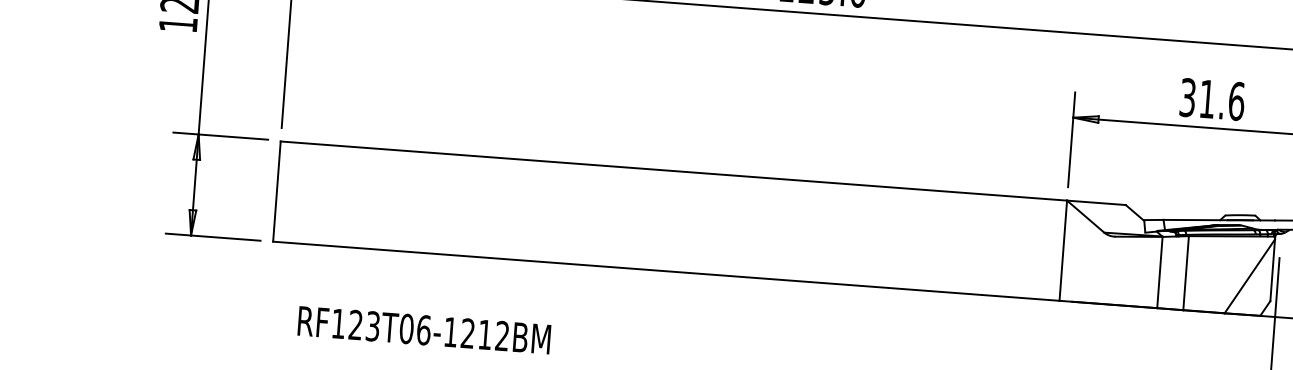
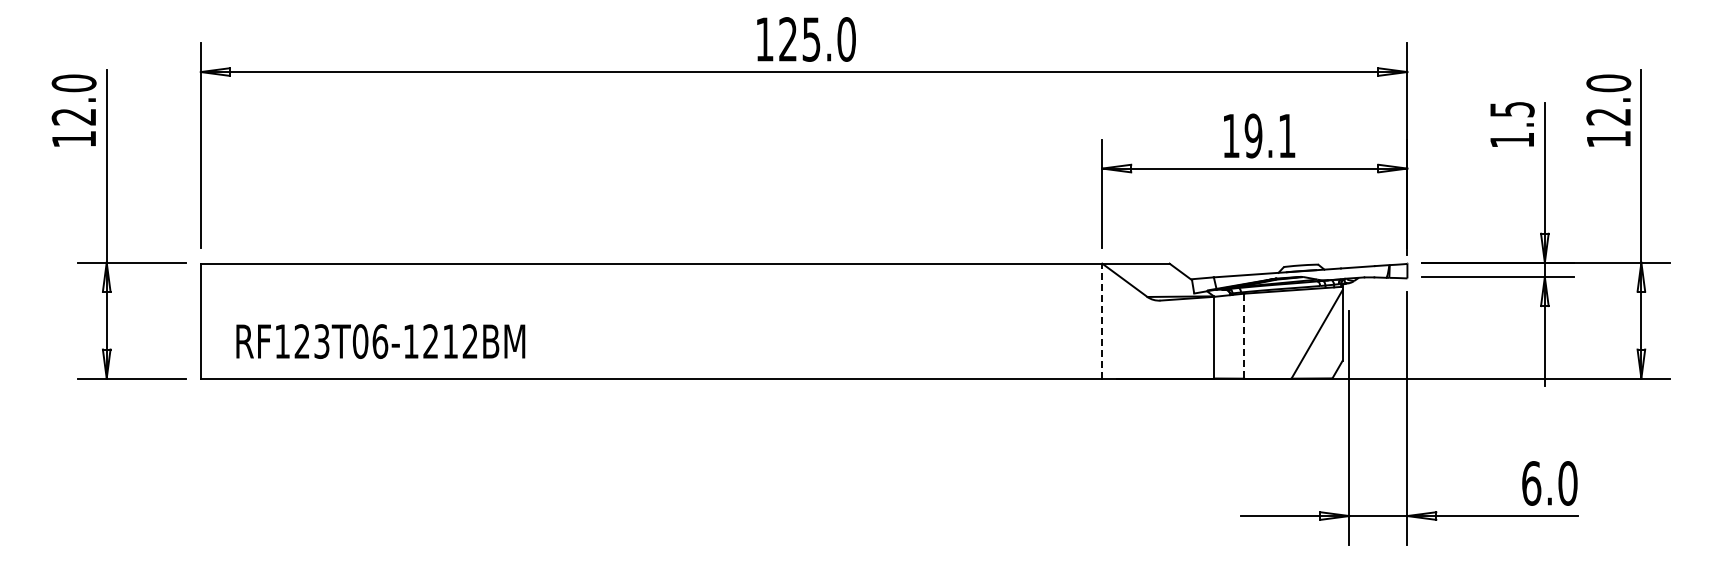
text: (1212, 99) -> (1259, 135), 31.6 -> 19.1
line: (1063, 250) -> (1102, 320), solid -> dashed
line: (1186, 273) -> (1244, 336), solid -> dashed
text: (424, 330) -> (380, 341), moved

